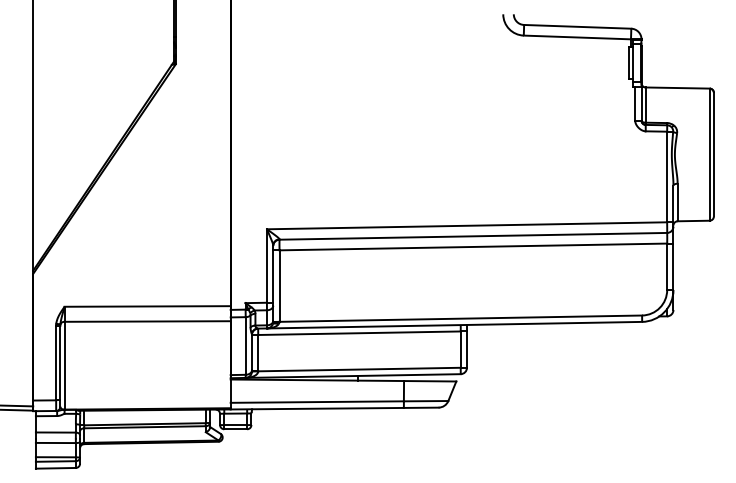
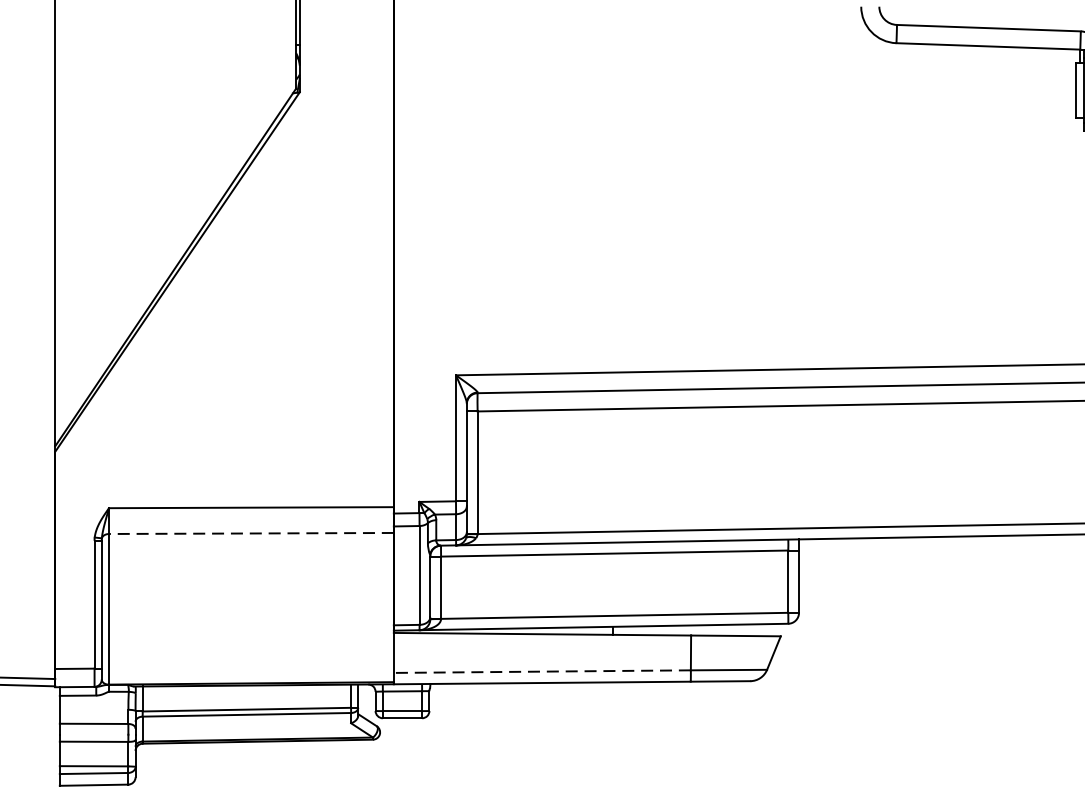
line: (147, 321) -> (251, 533), solid -> dashed
line: (317, 402) -> (542, 672), solid -> dashed

